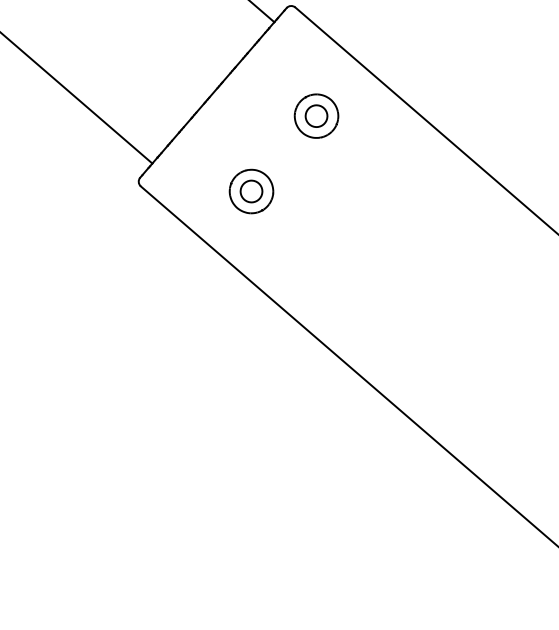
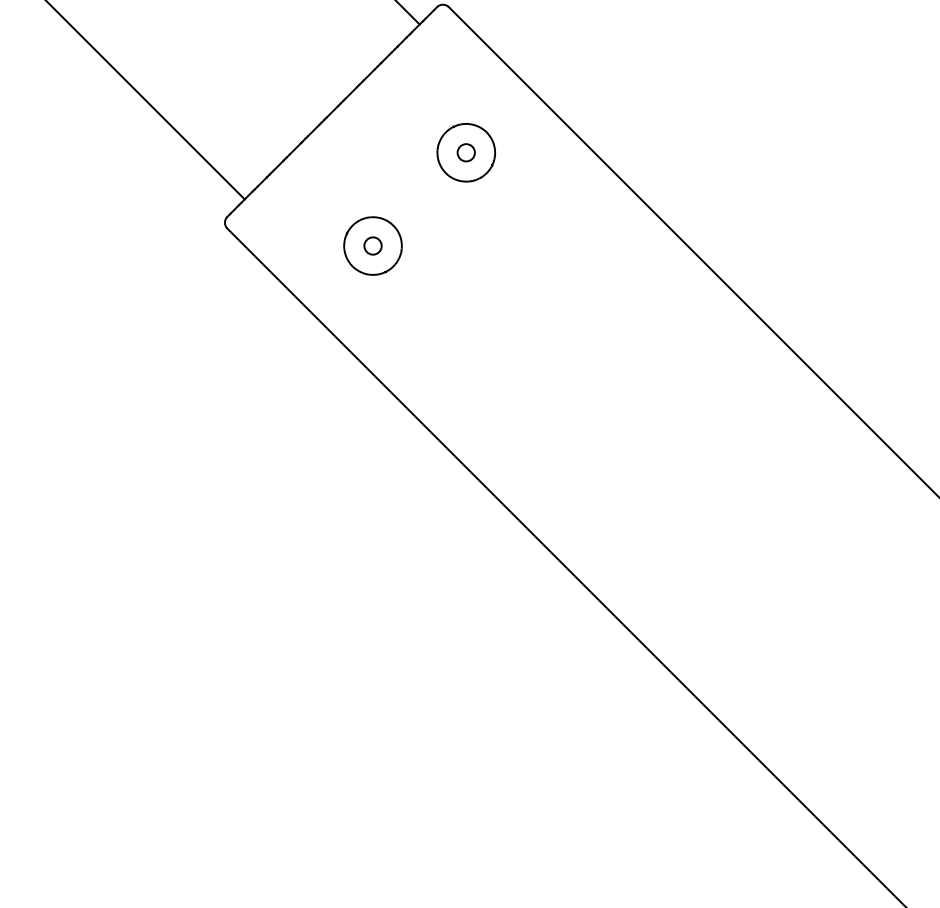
circle: (315, 116) -> (465, 152), size x0.6
circle: (251, 191) -> (372, 245), size x0.6

